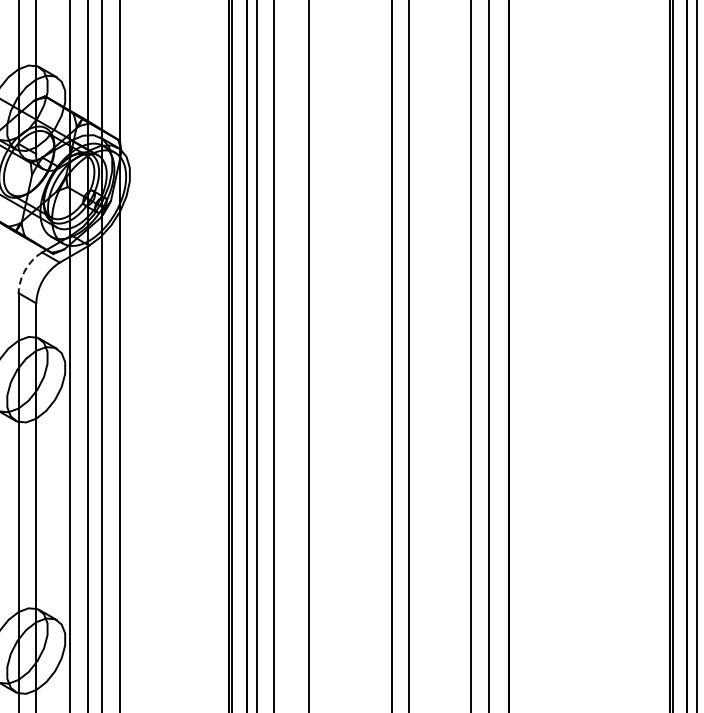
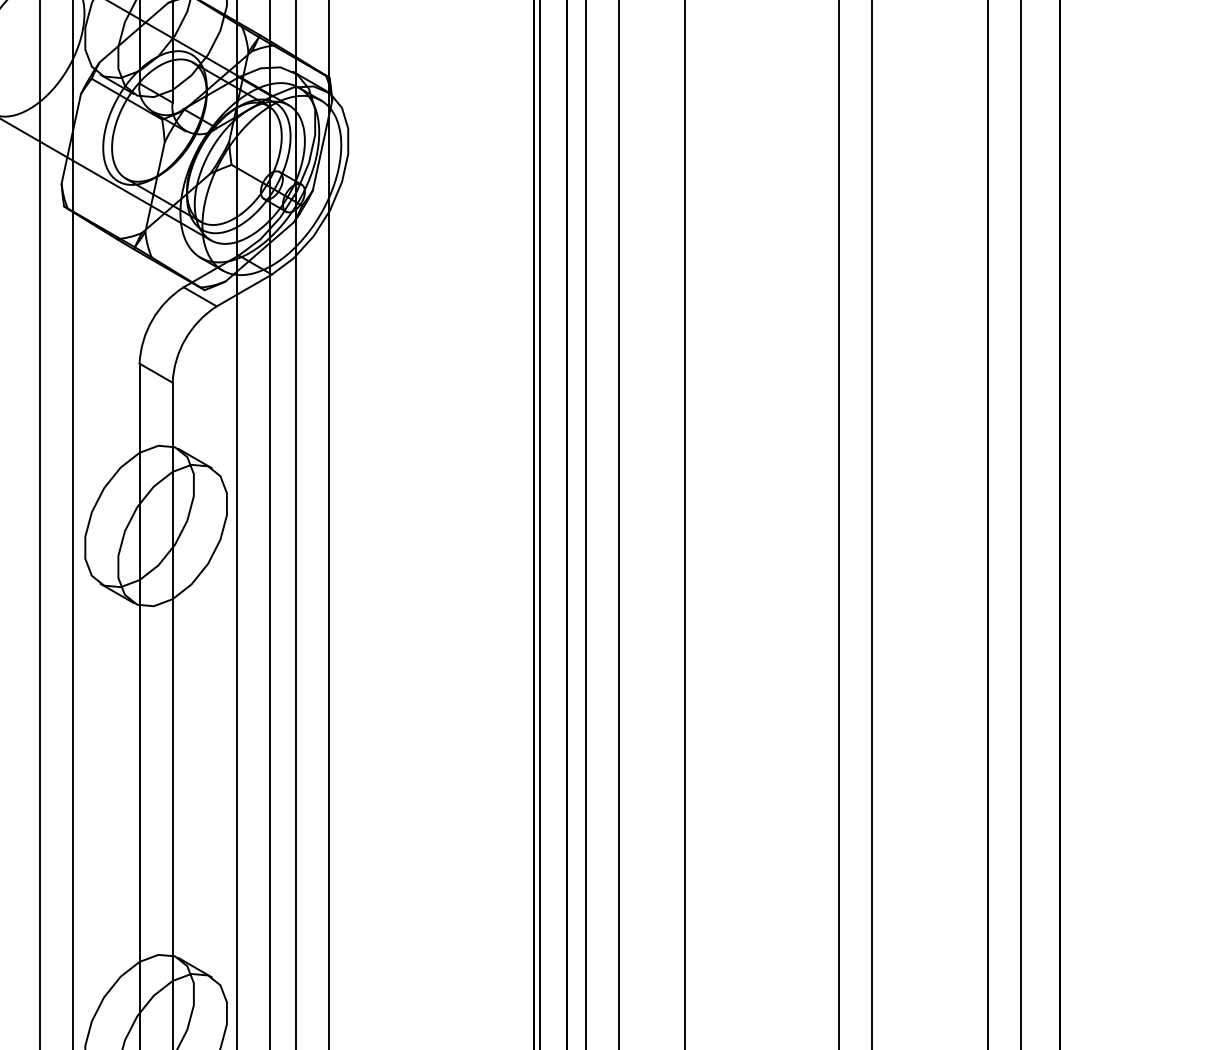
arc: (25, 269) -> (152, 319), dashed -> solid

